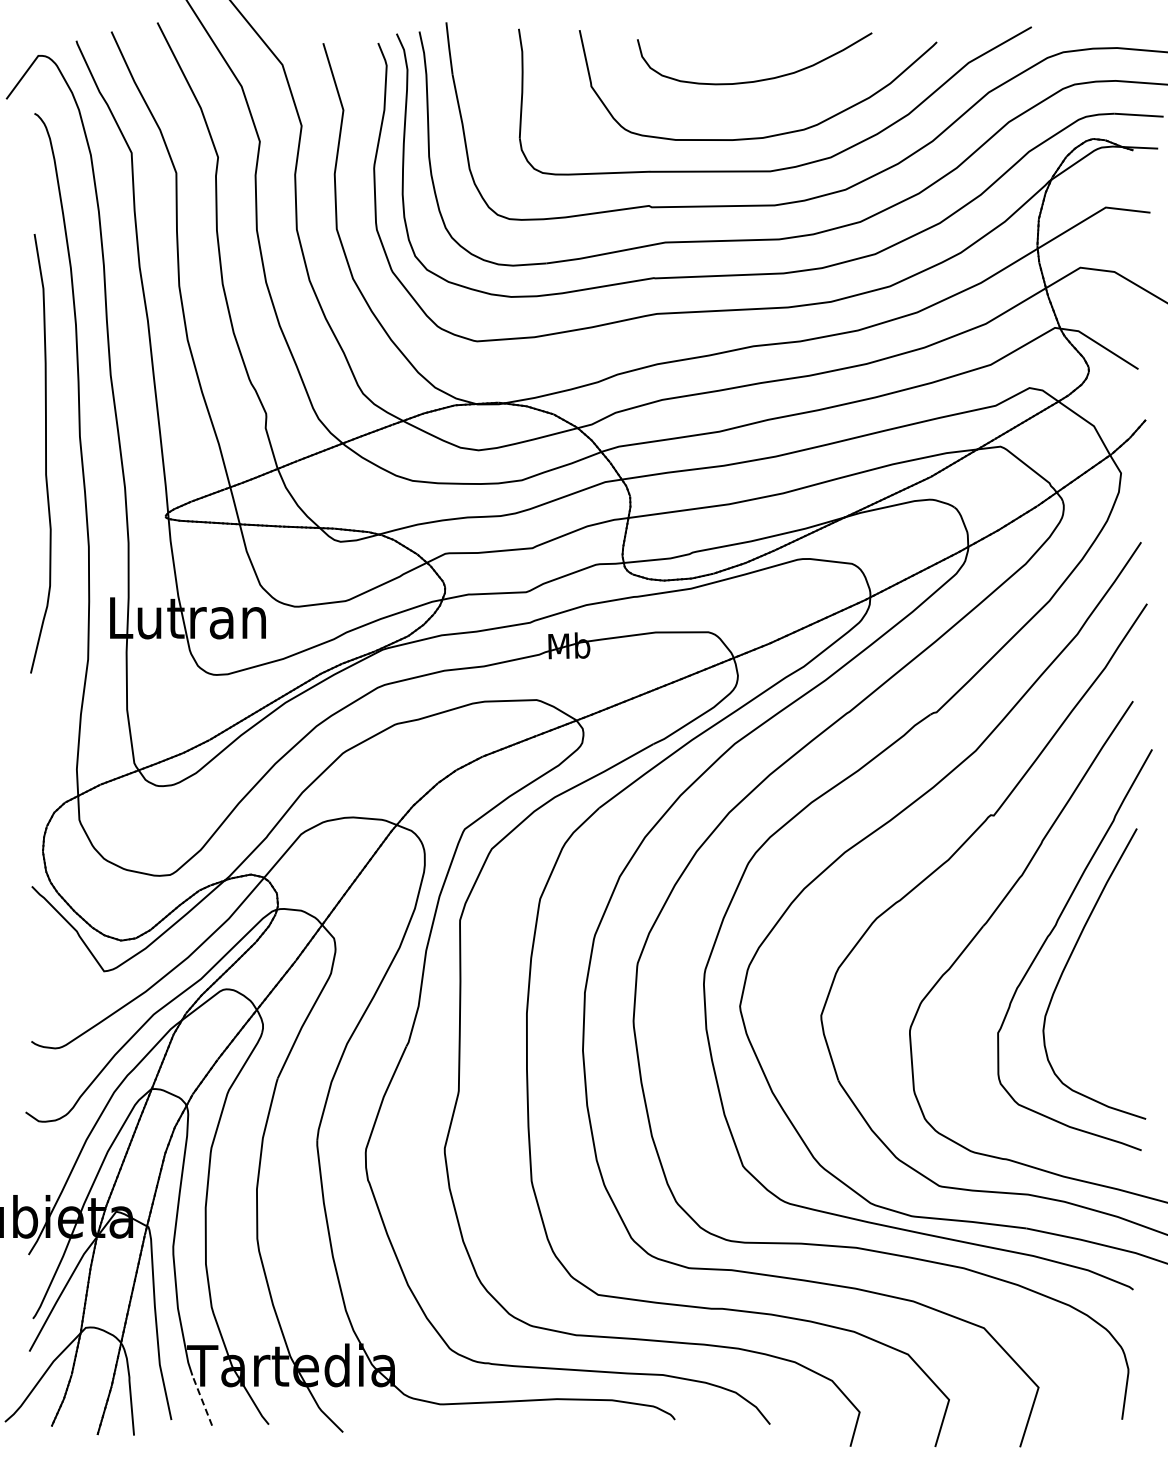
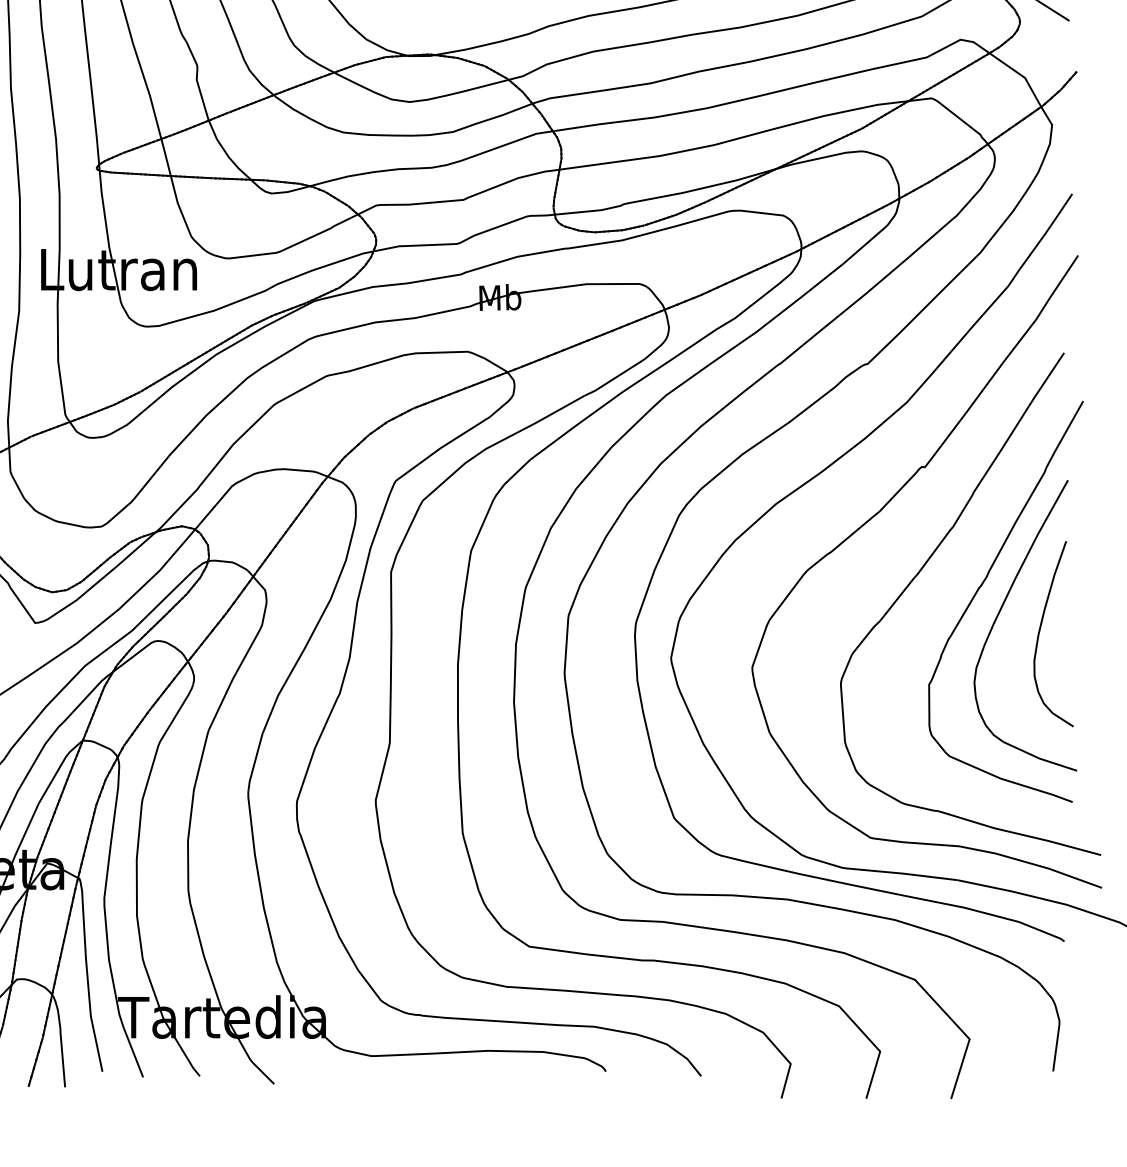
curve: (1109, 979) -> (1040, 631), added
line: (202, 1400) -> (133, 1052), dashed -> solid

